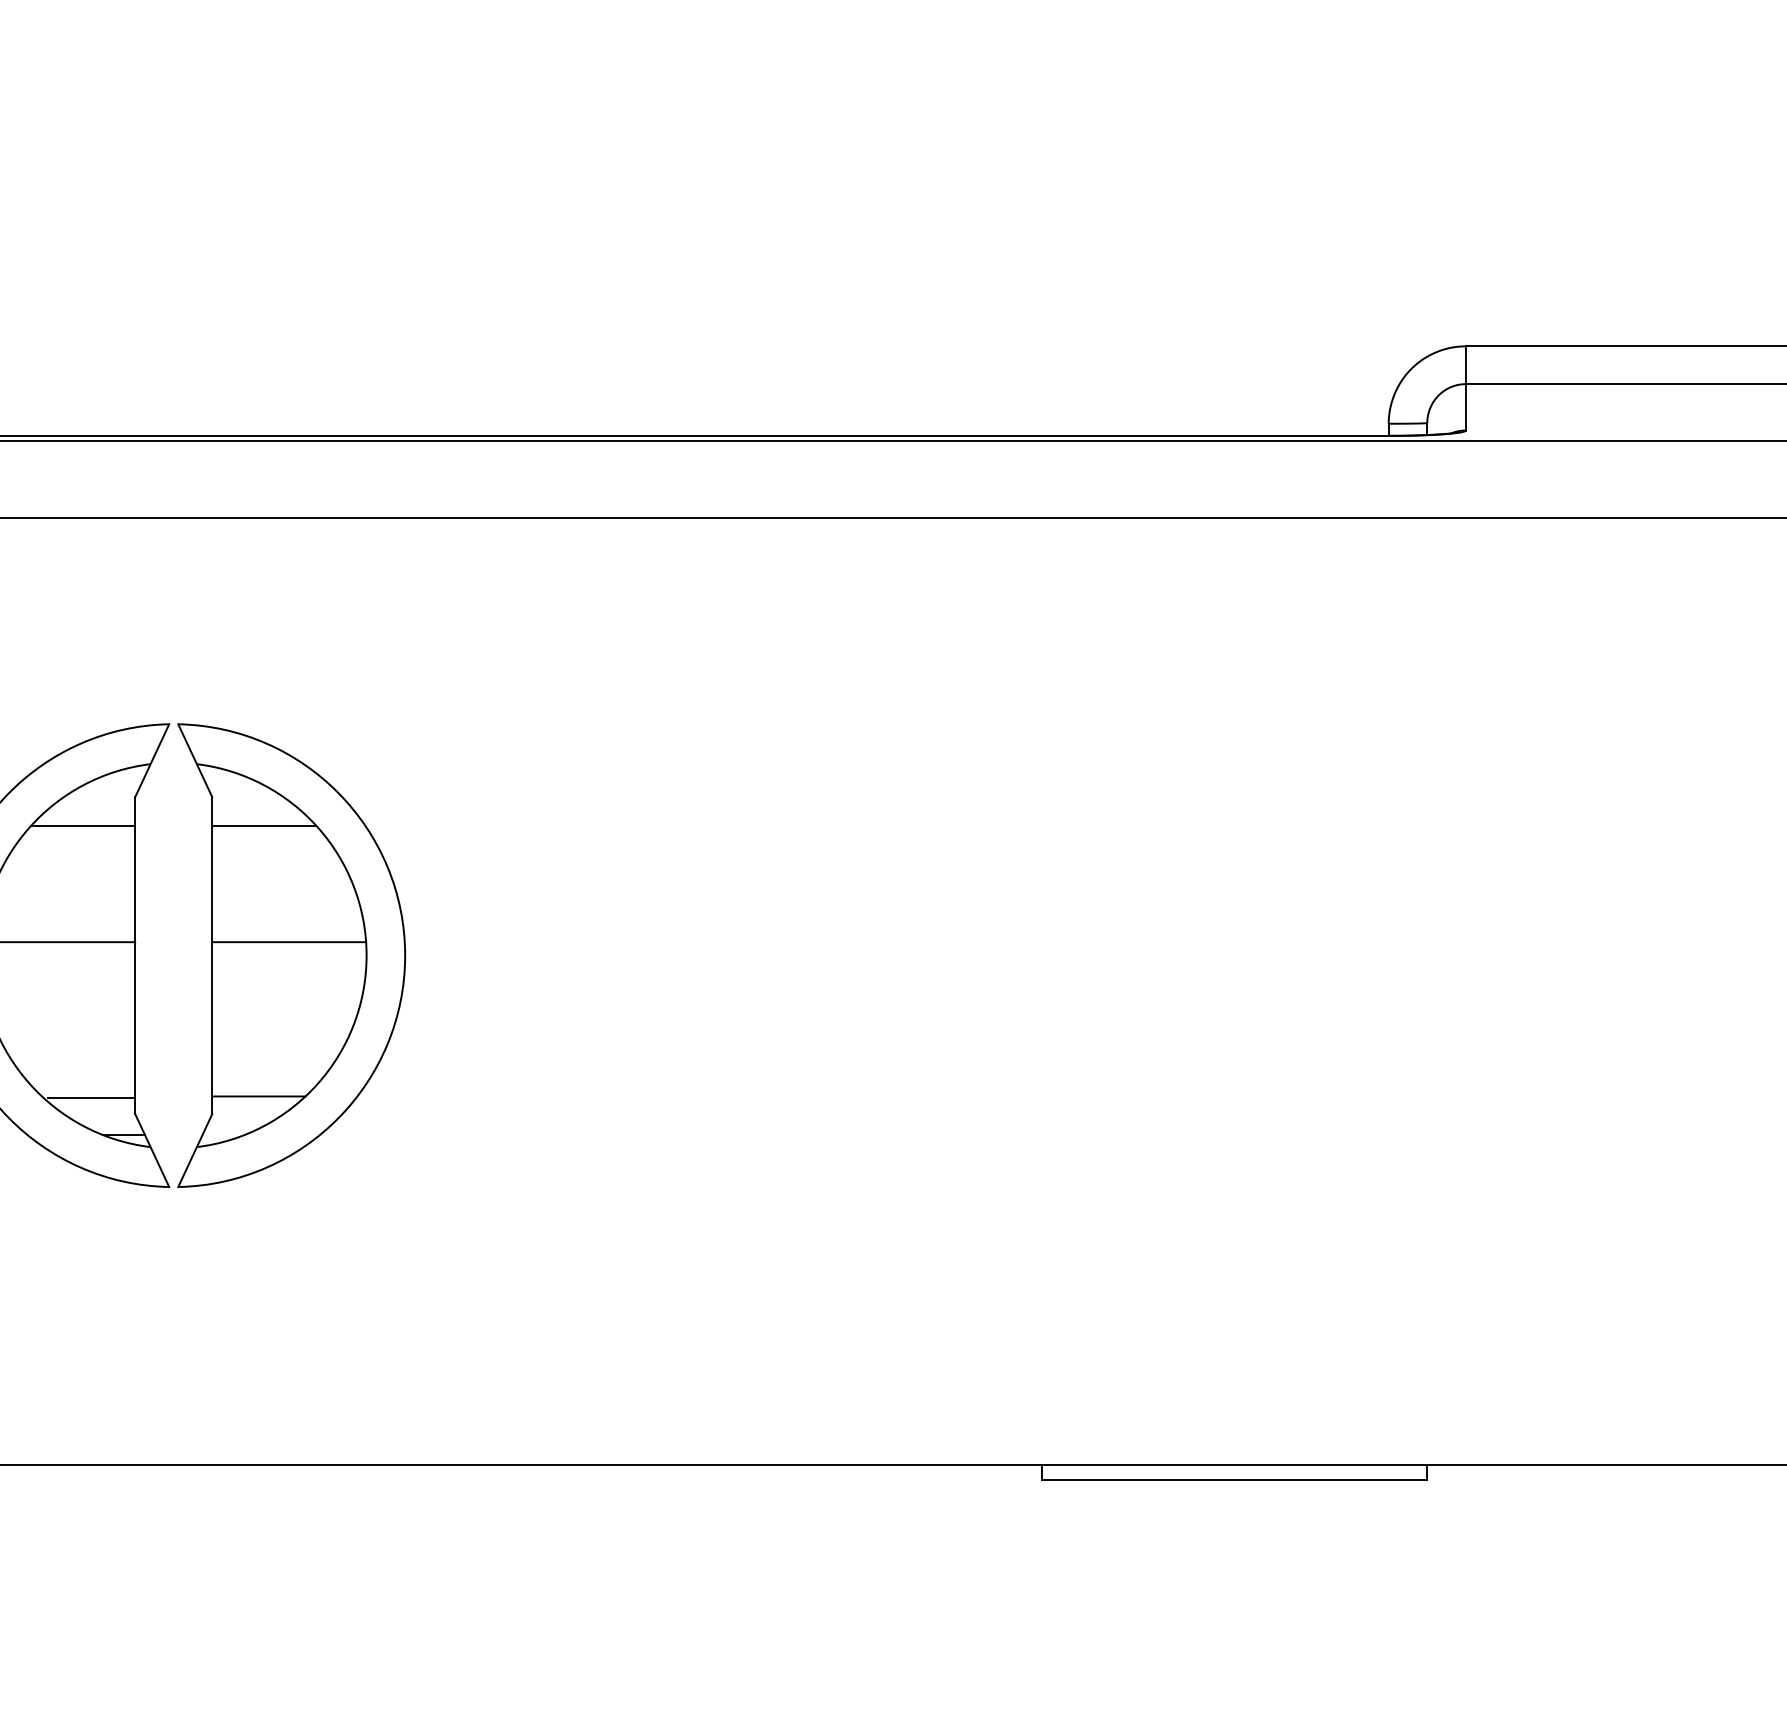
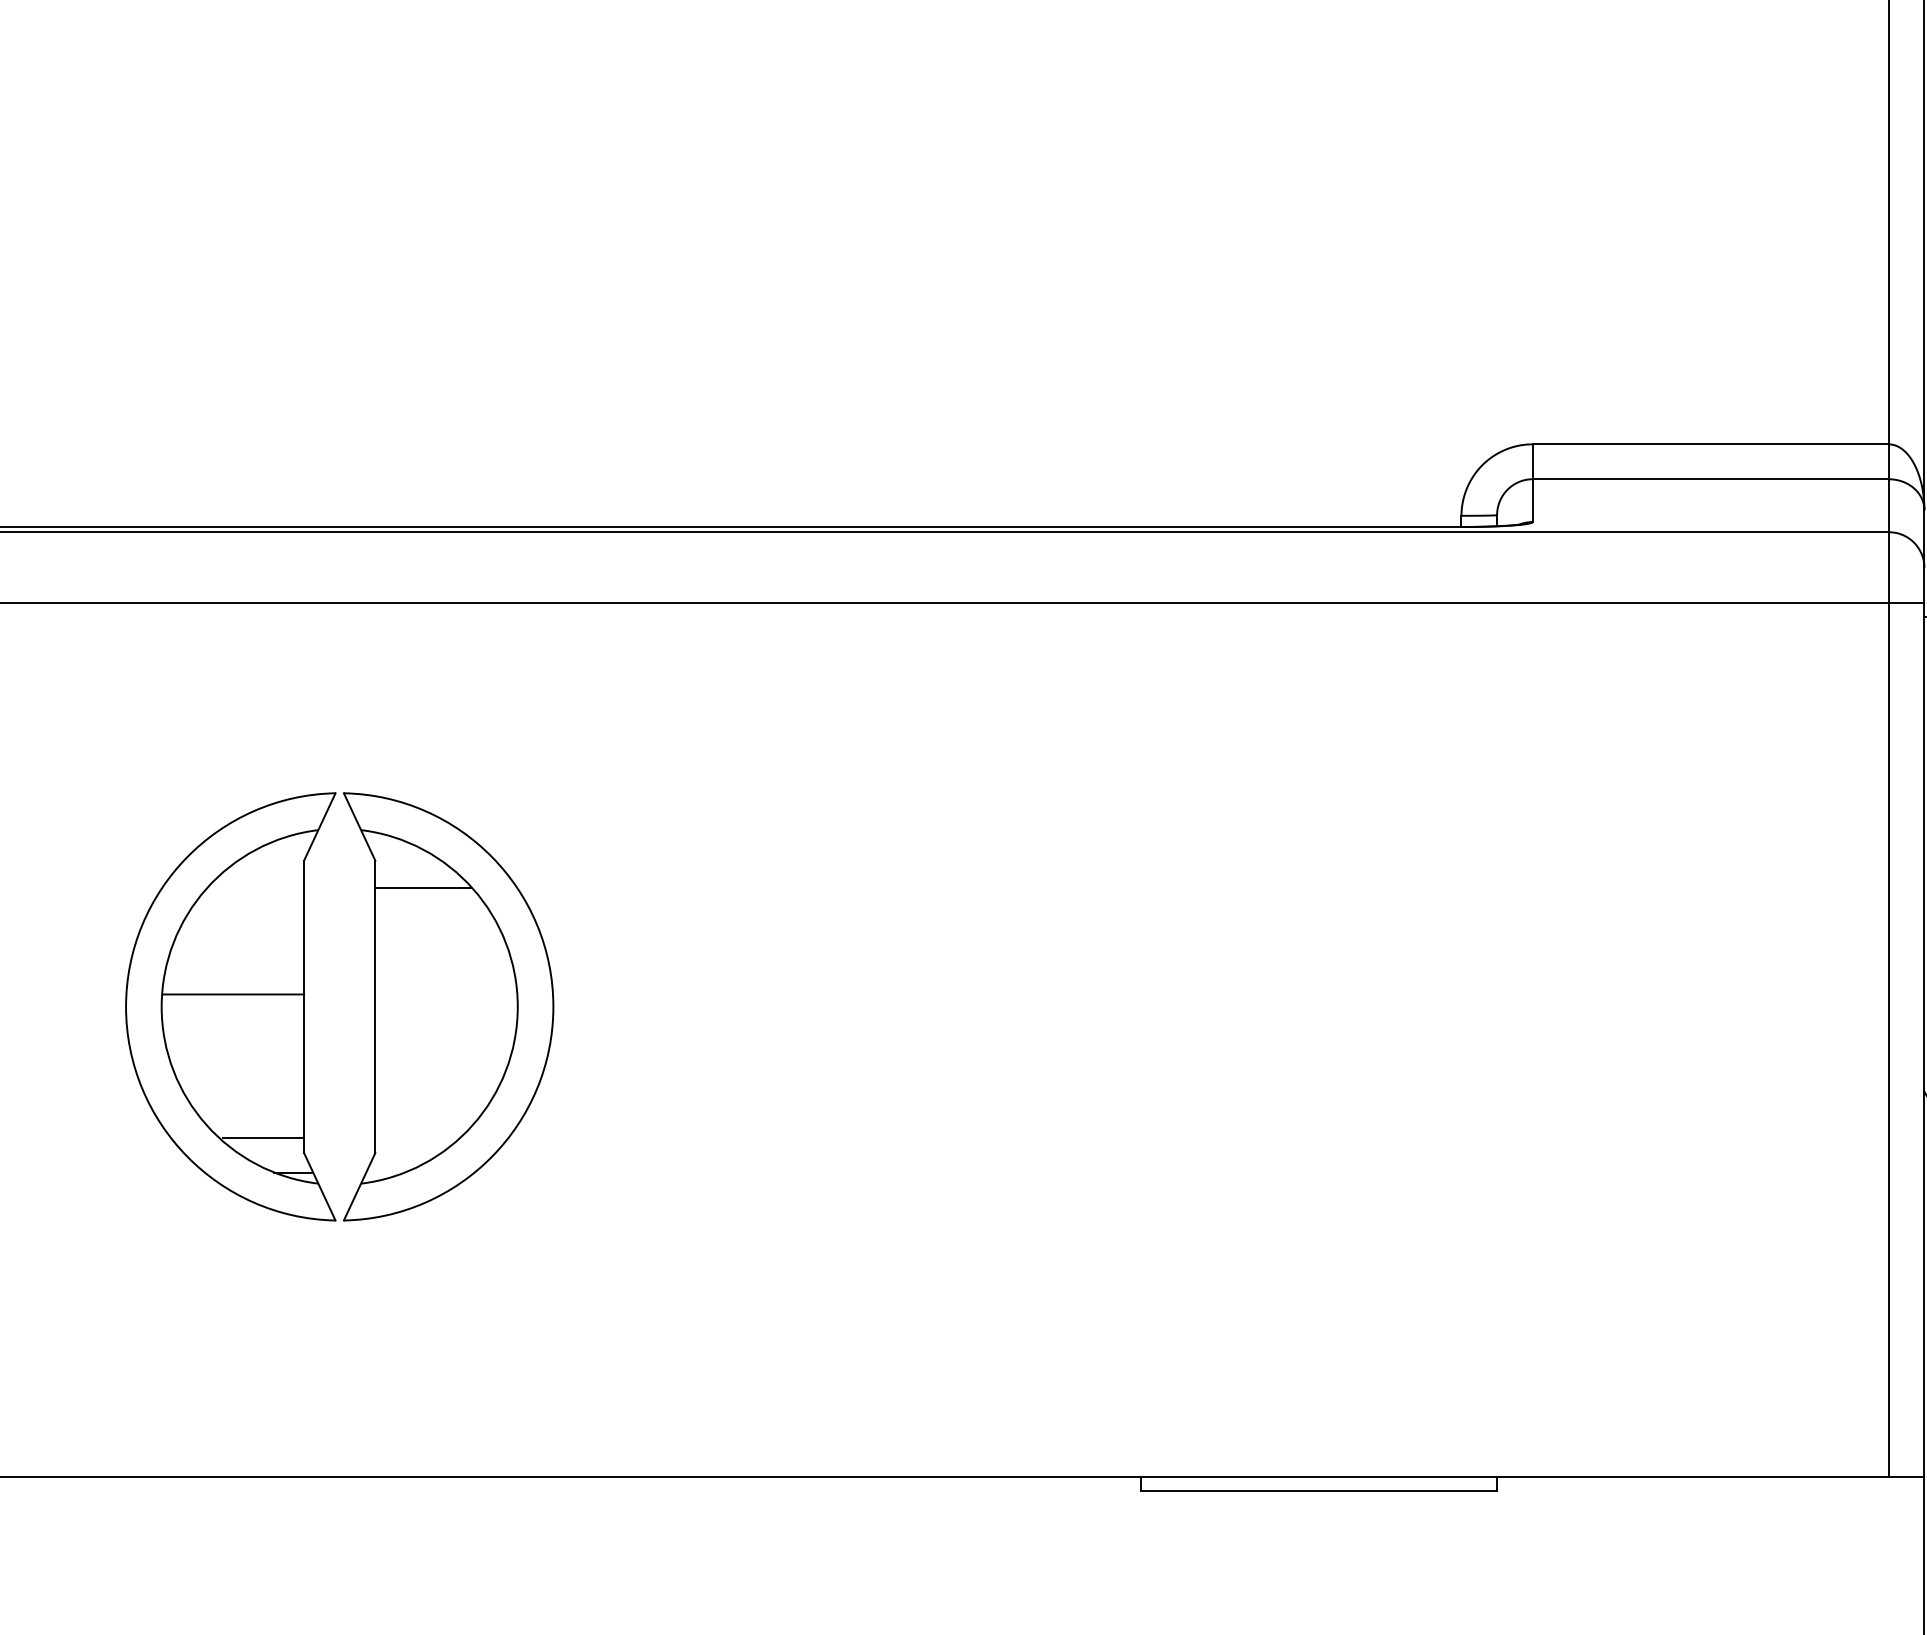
line: (82, 826) -> (255, 887), removed
line: (289, 942) -> (446, 994), removed
line: (259, 1096) -> (418, 1136), removed

